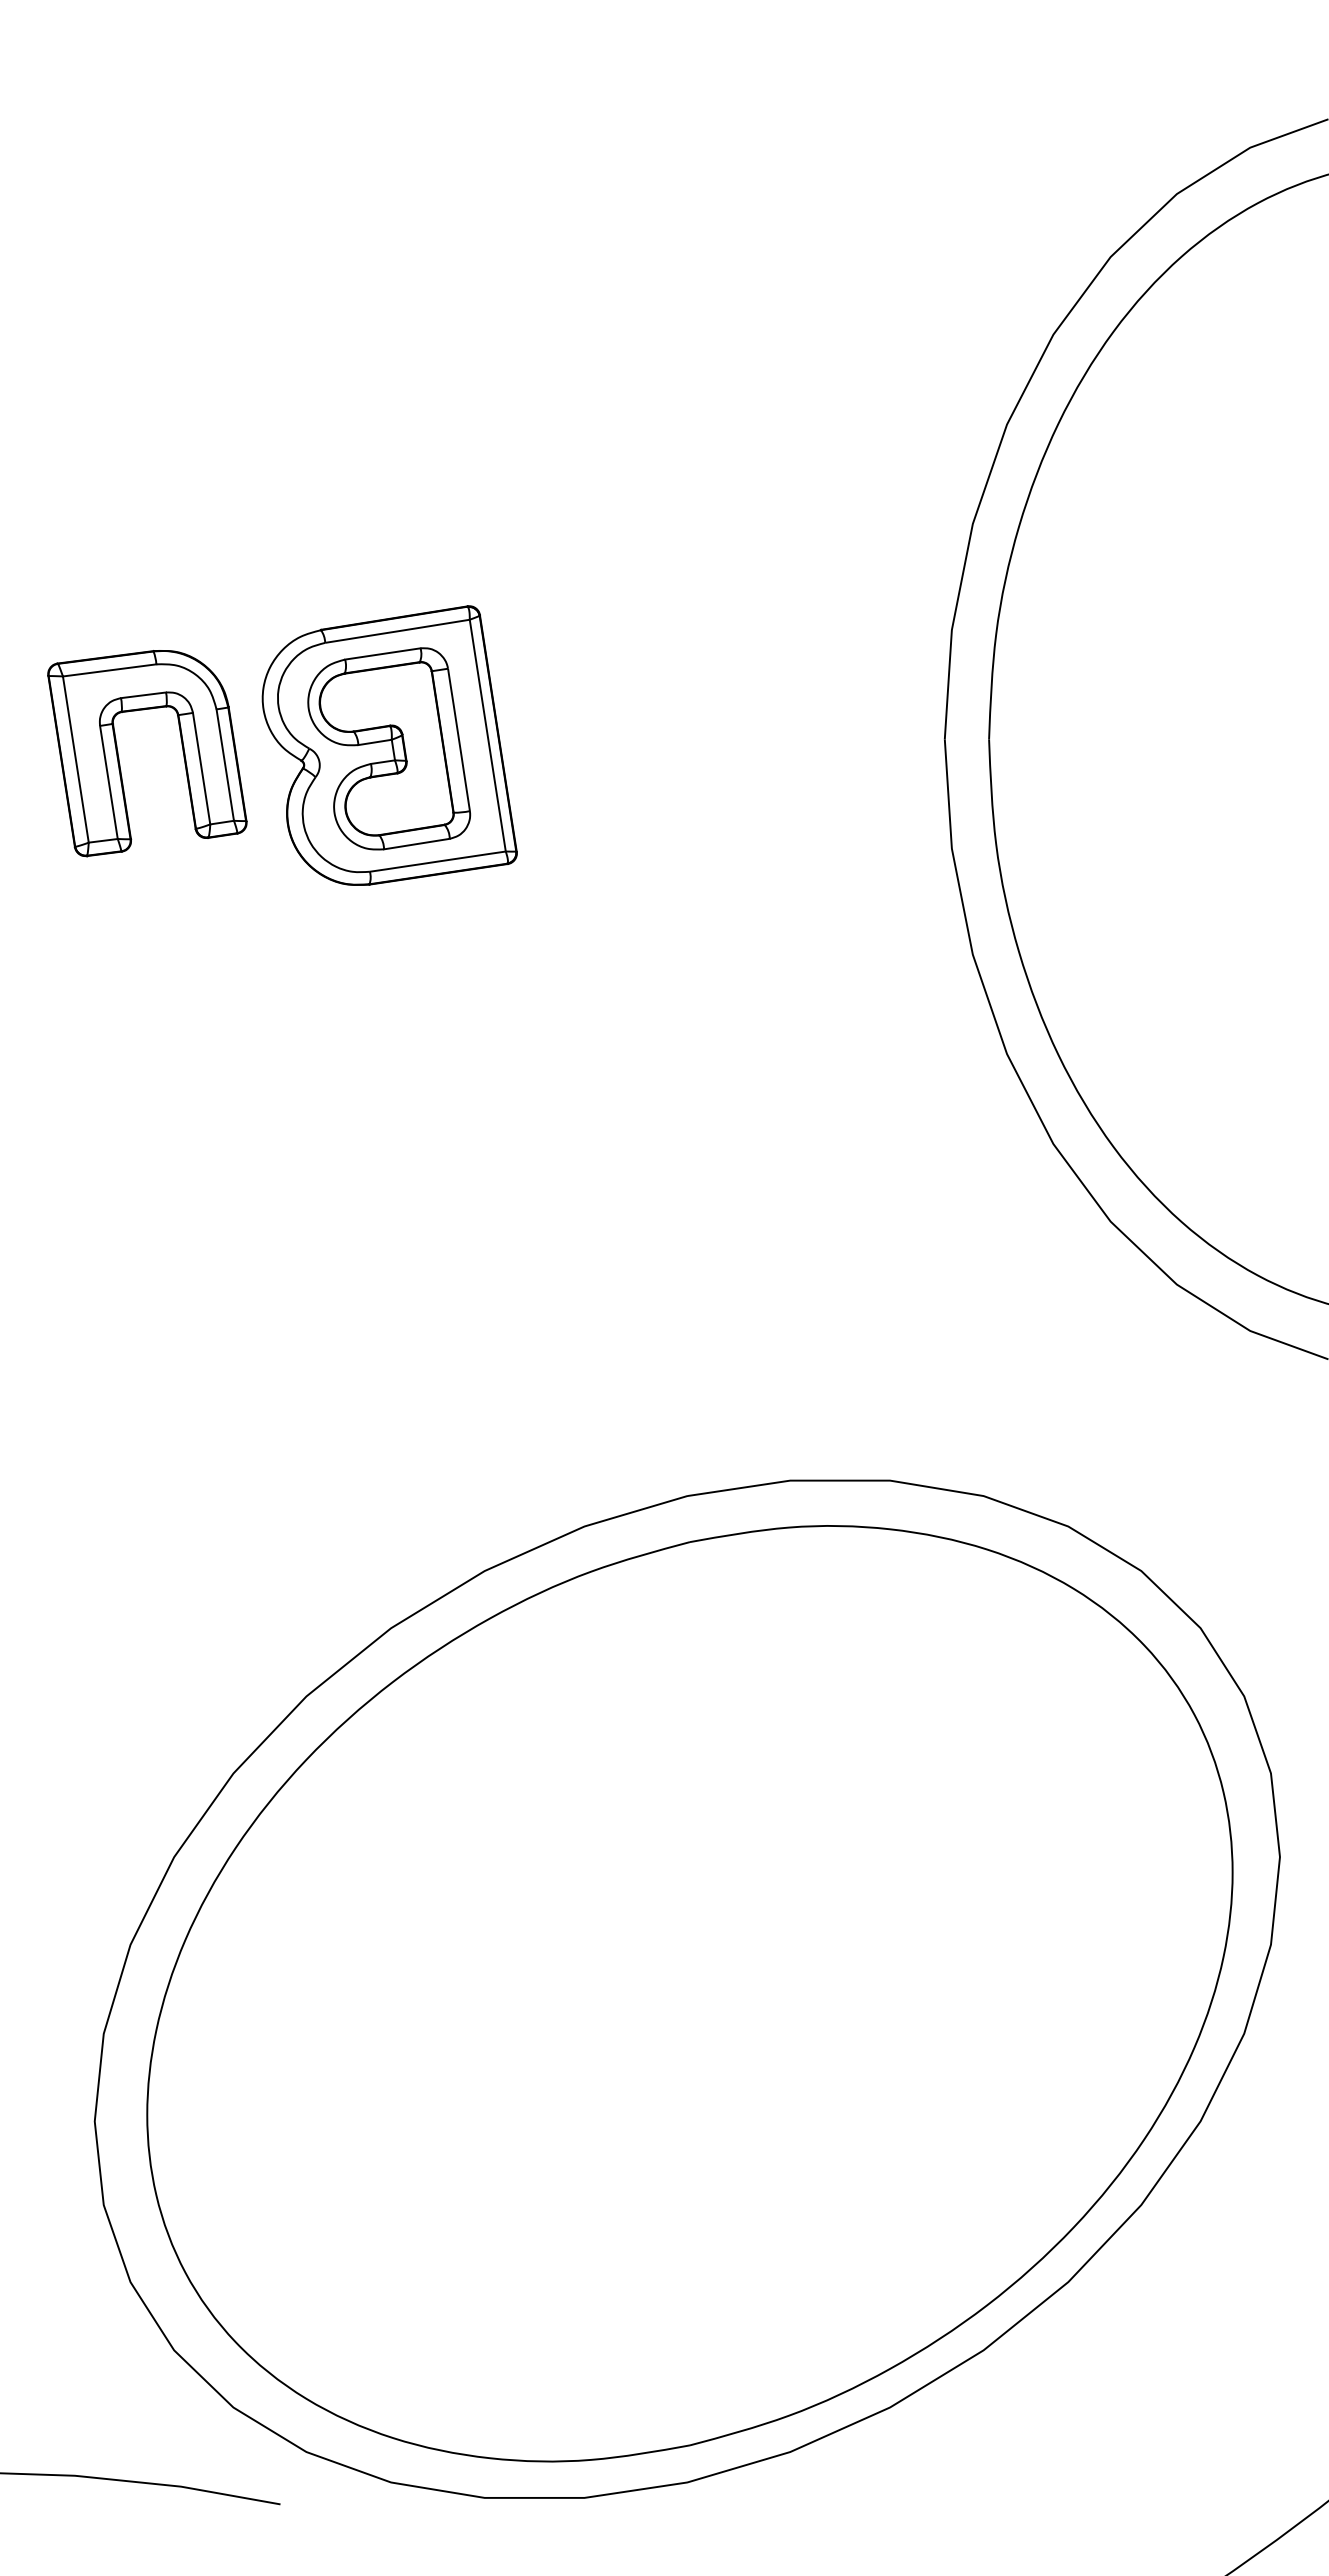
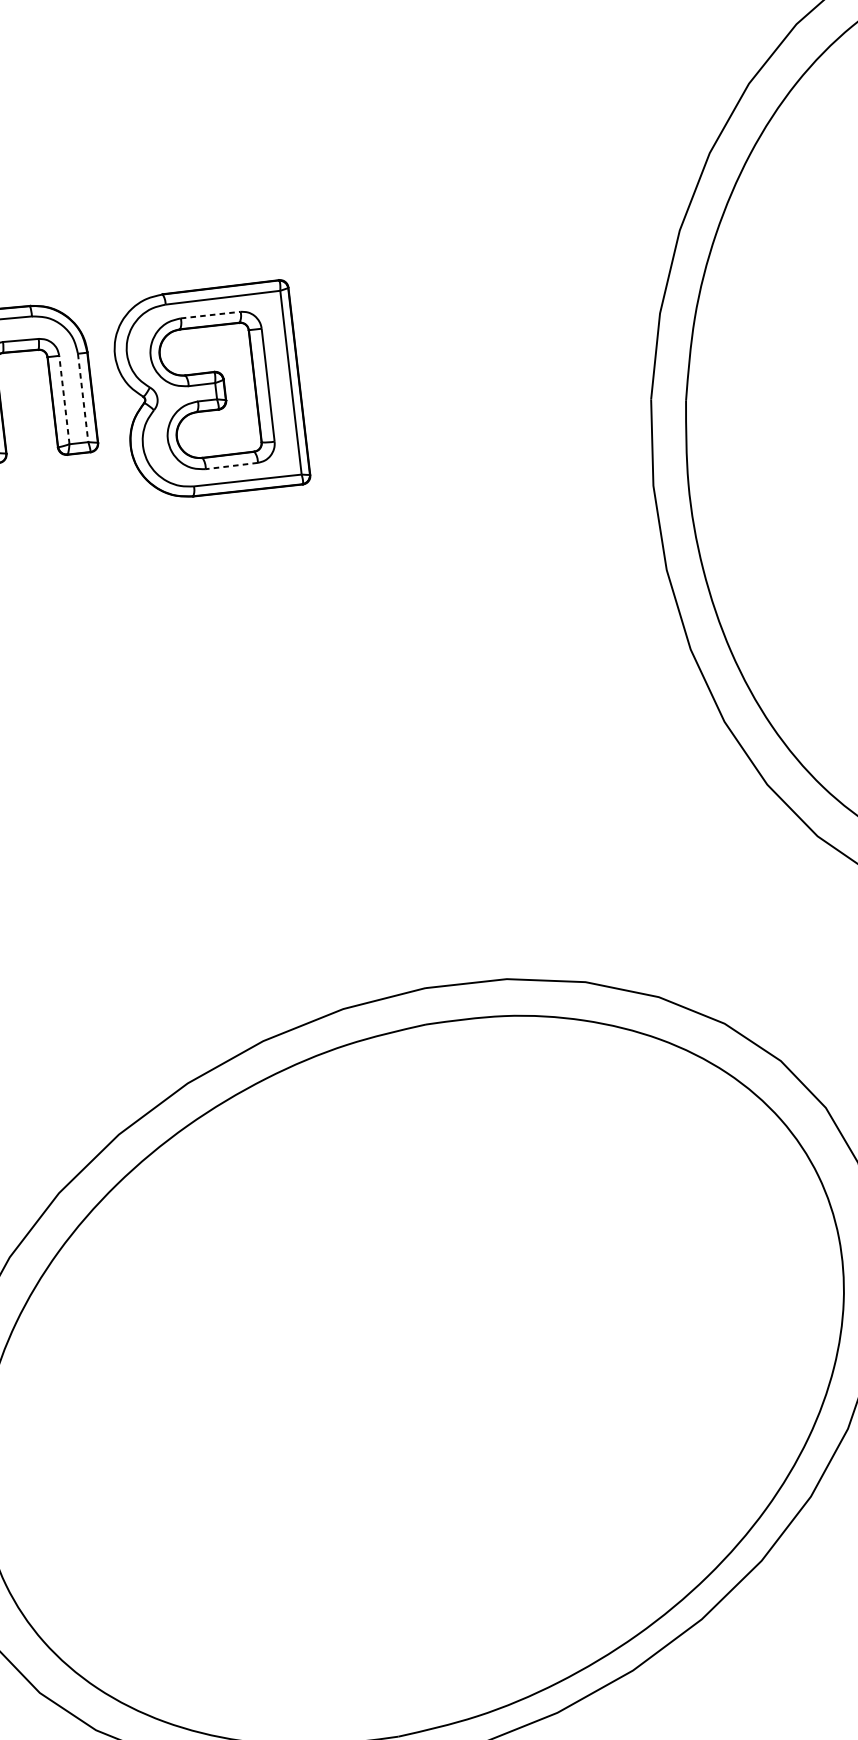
line: (383, 653) -> (211, 314), solid -> dashed
line: (225, 765) -> (83, 398), solid -> dashed
line: (201, 768) -> (64, 399), solid -> dashed
line: (416, 844) -> (231, 466), solid -> dashed

